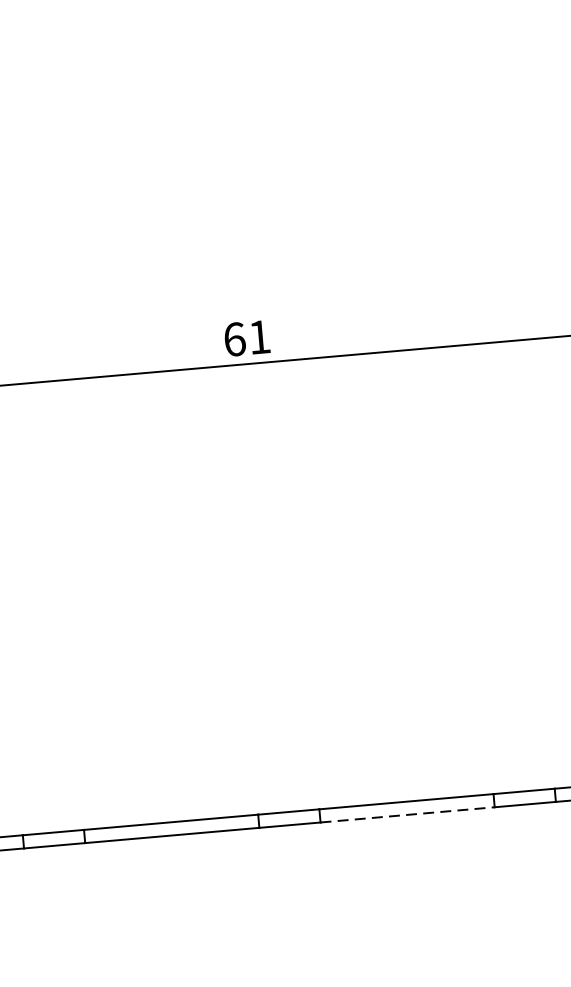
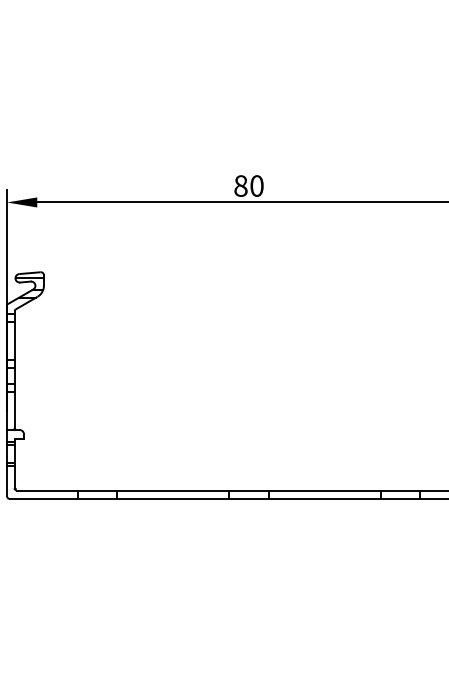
text: (246, 337) -> (248, 185), 61 -> 80
line: (407, 815) -> (324, 499), dashed -> solid

